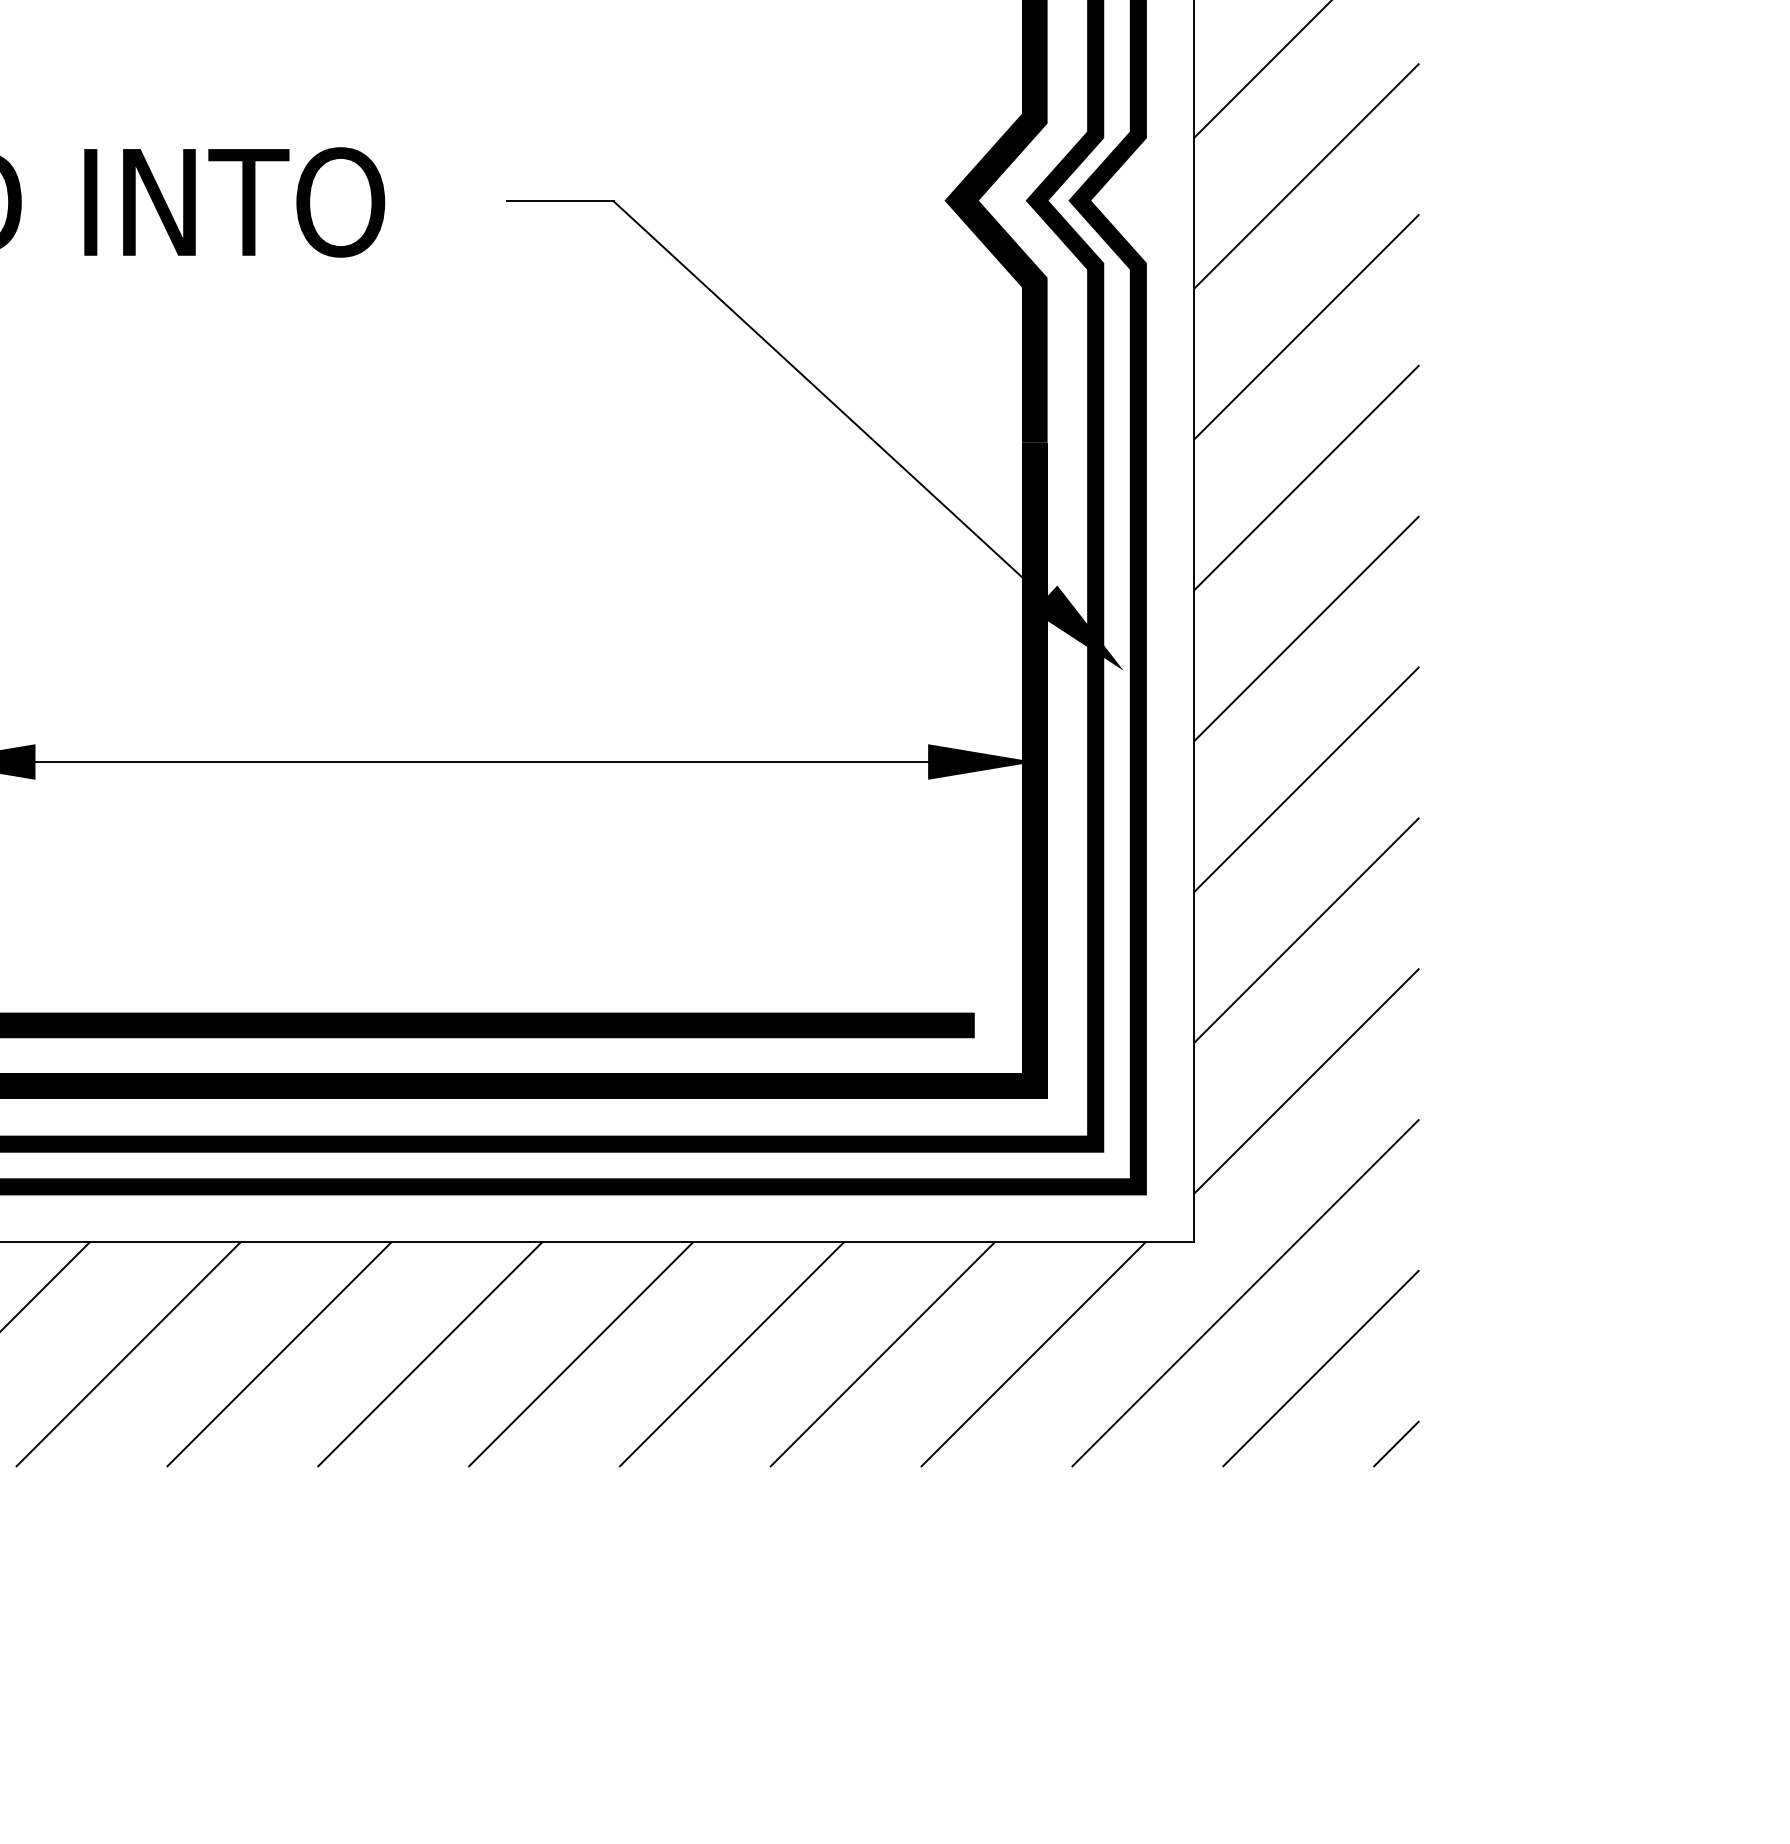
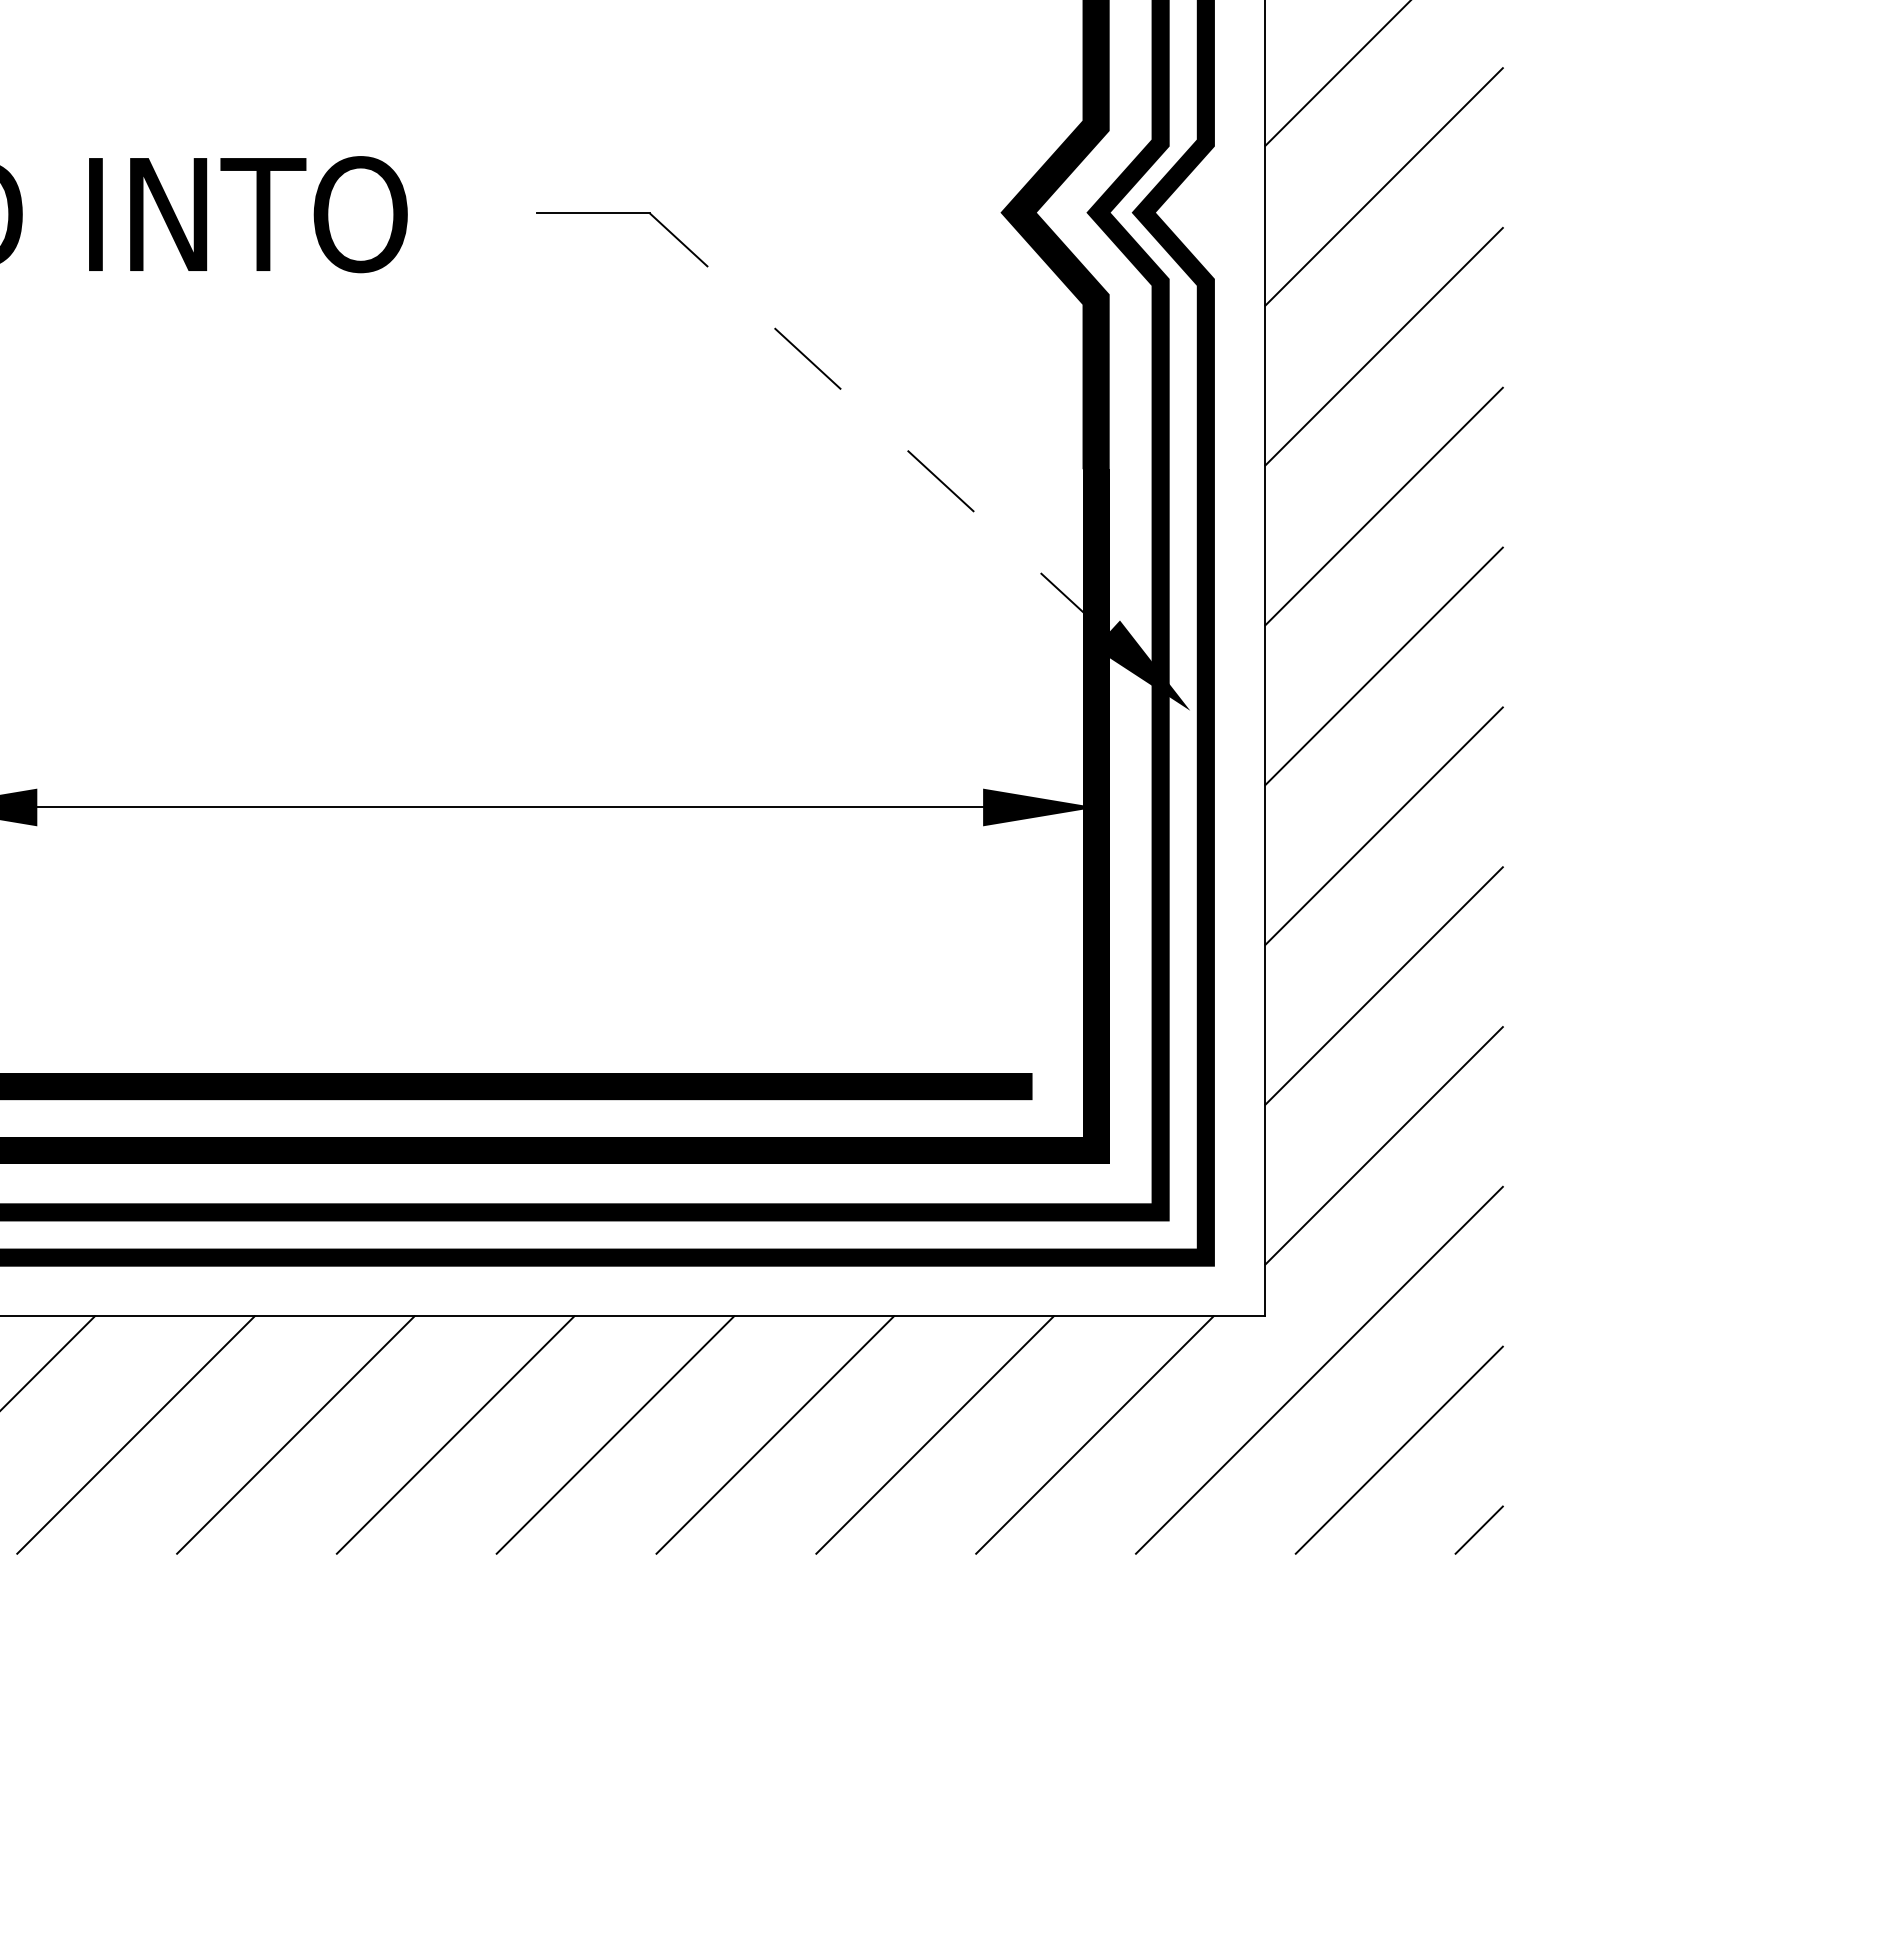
line: (829, 399) -> (878, 423), solid -> dashed

